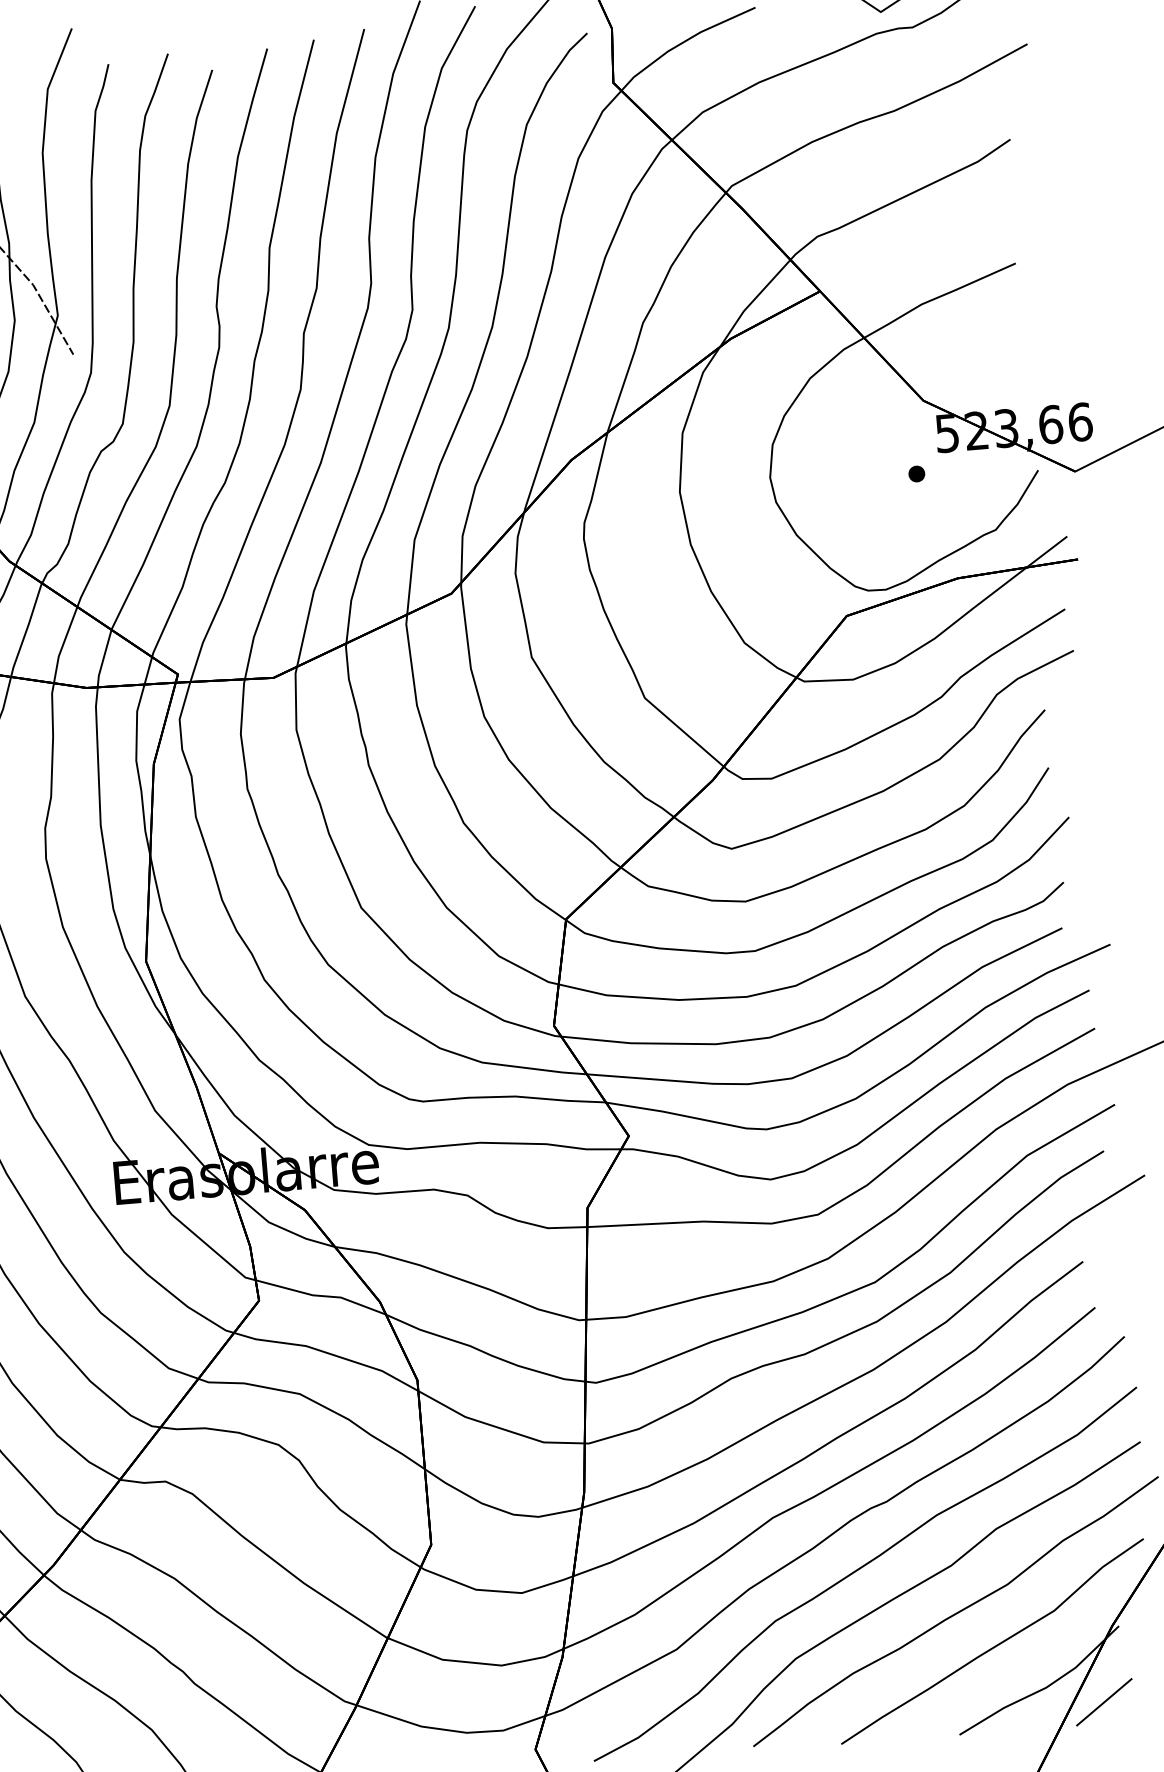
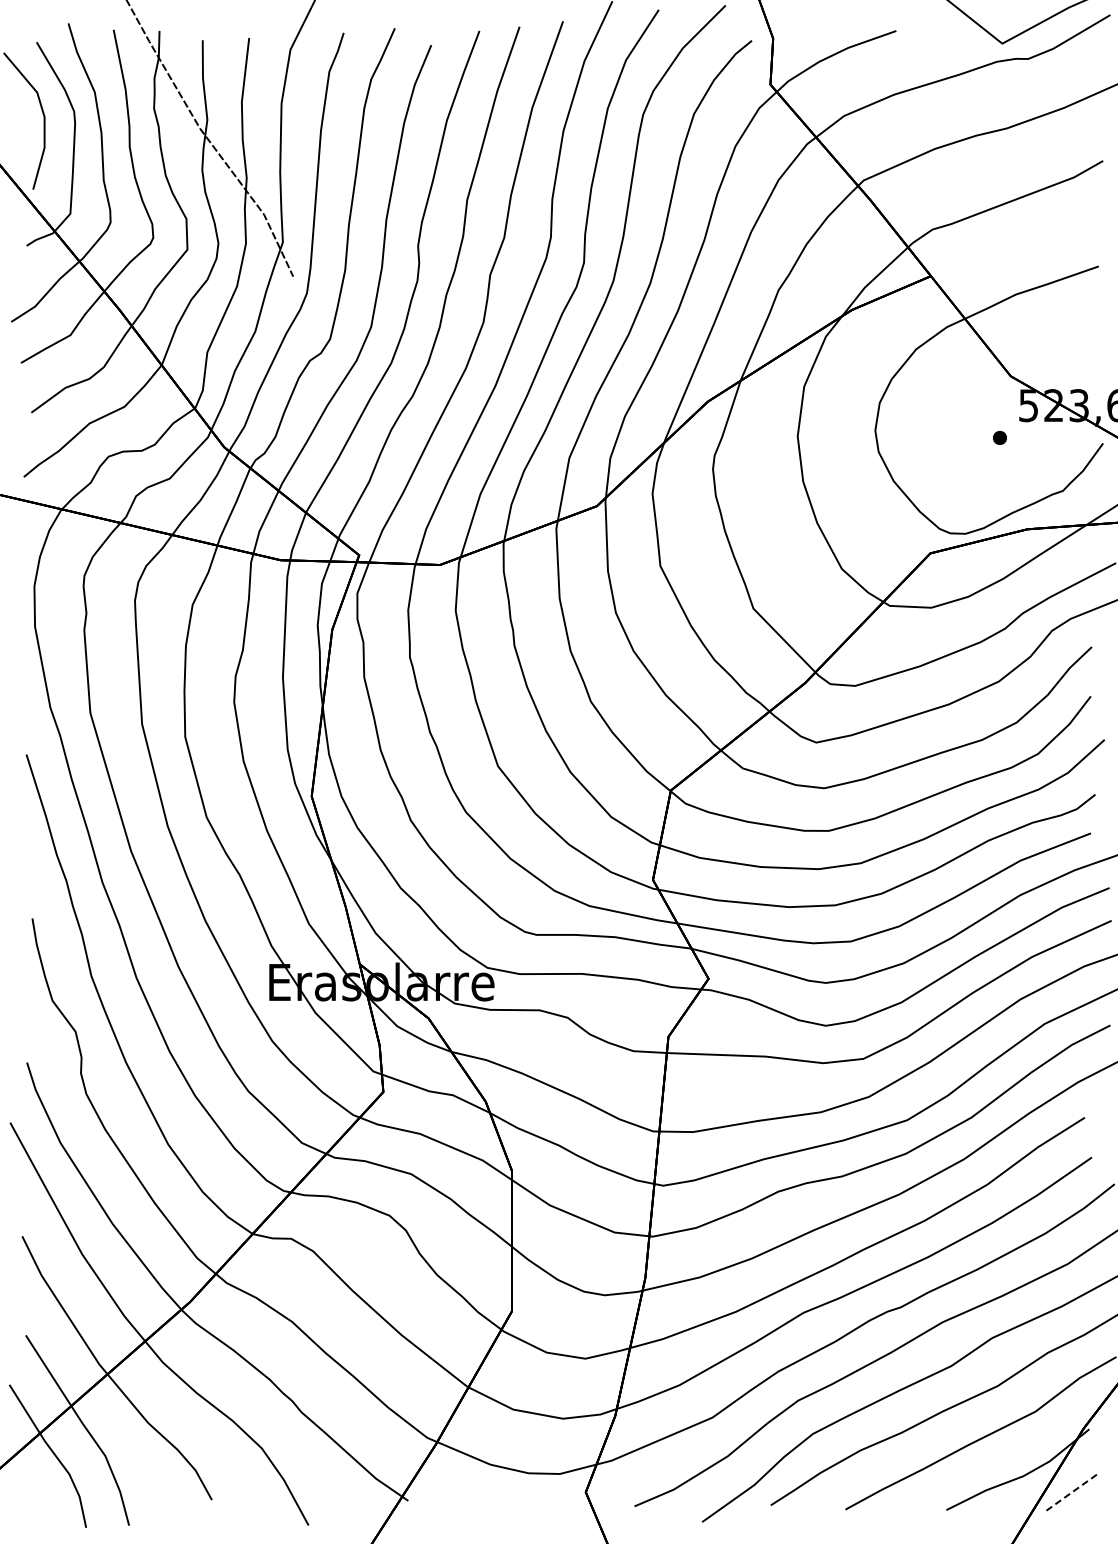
line: (1104, 1703) -> (1071, 1493), solid -> dashed

